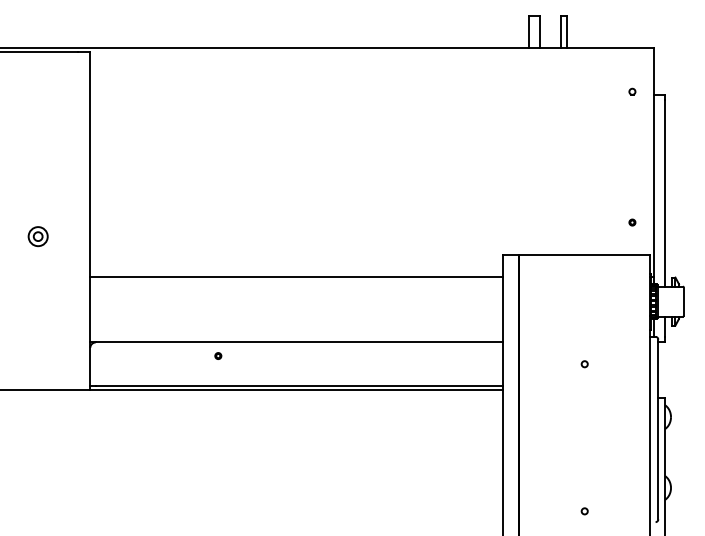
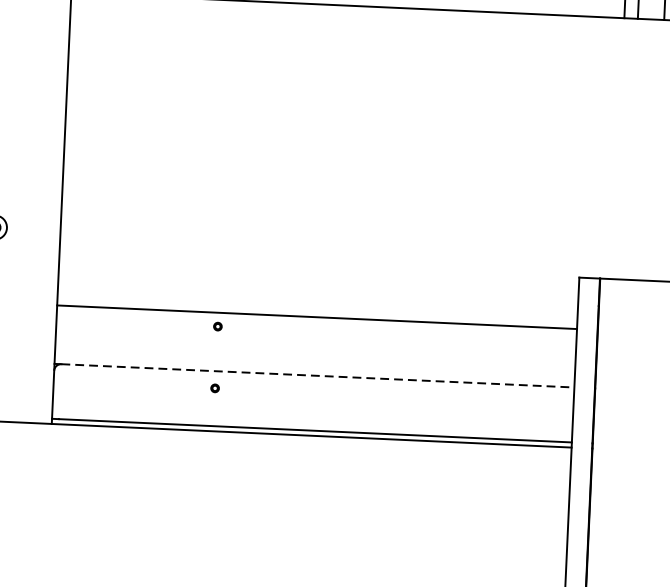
line: (296, 277) -> (317, 317), moved
part: (218, 306) -> (218, 325), added
line: (299, 342) -> (318, 375), solid -> dashed

